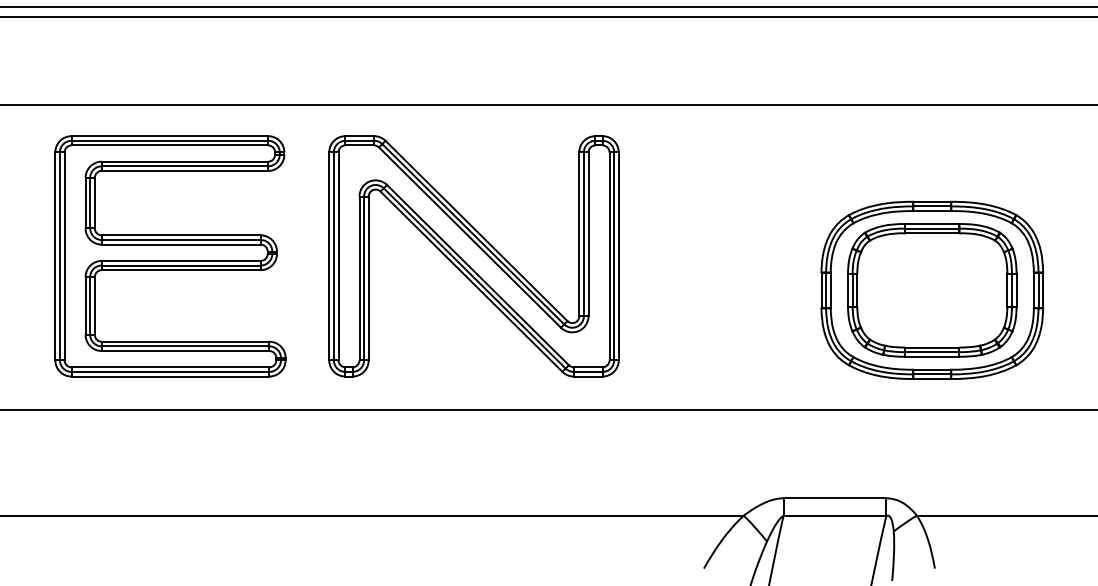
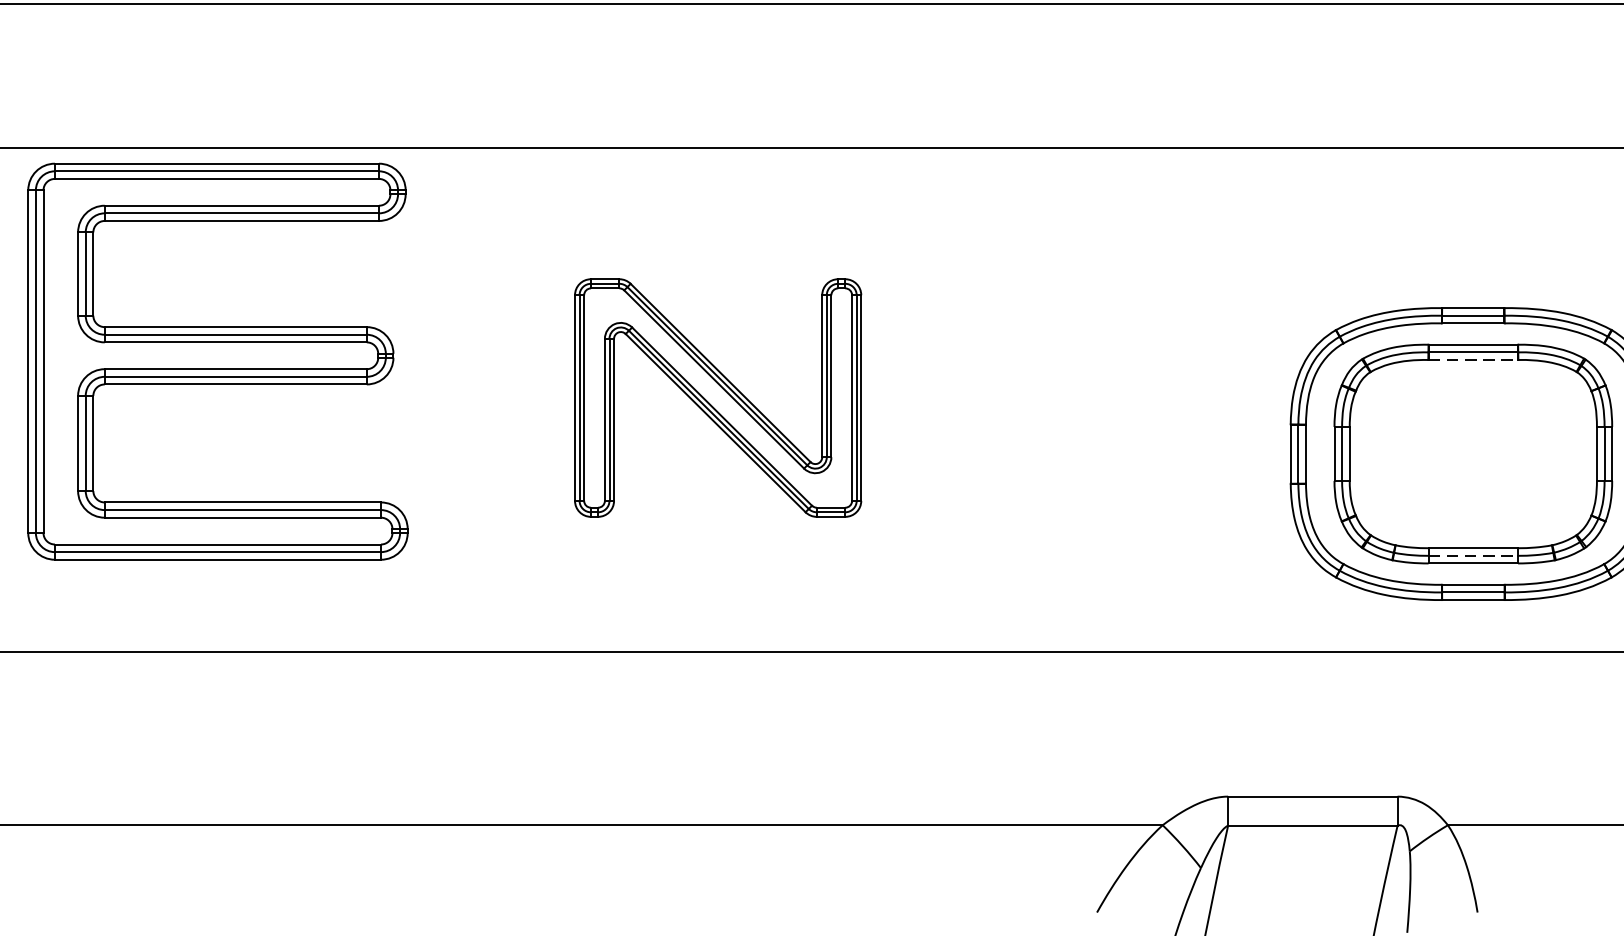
line: (932, 233) -> (1473, 360), solid -> dashed
part: (170, 256) -> (218, 361), moved
part: (473, 256) -> (717, 398), size x0.6
line: (932, 352) -> (1473, 556), solid -> dashed

